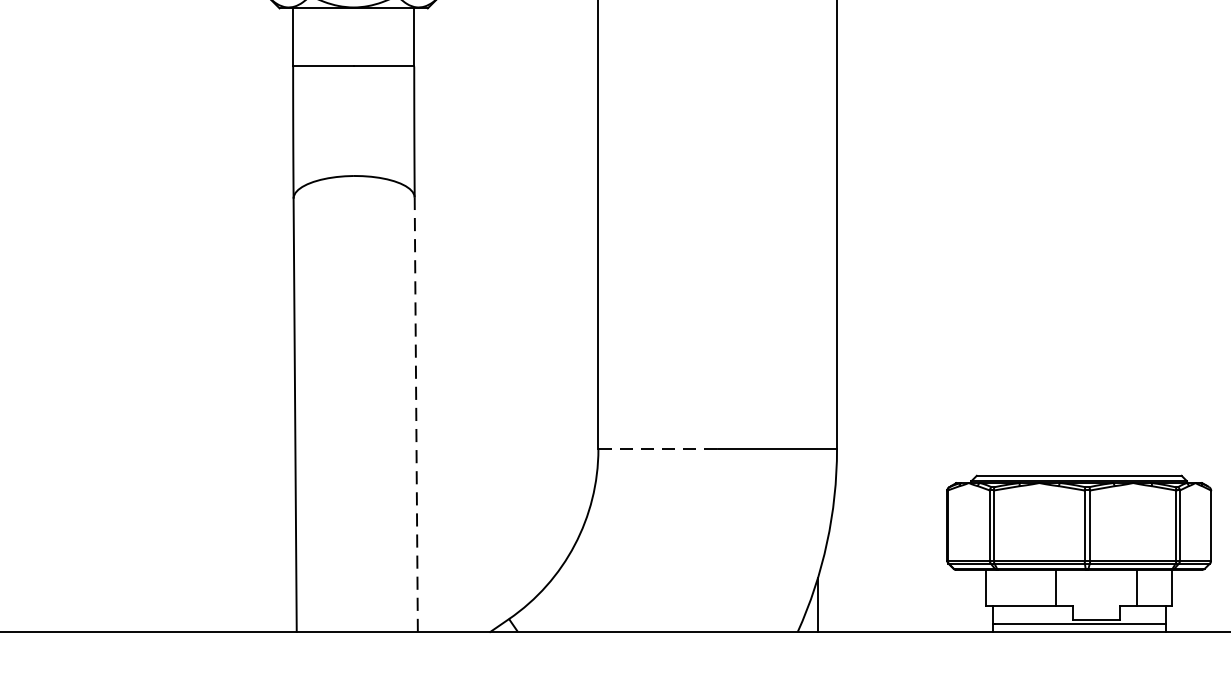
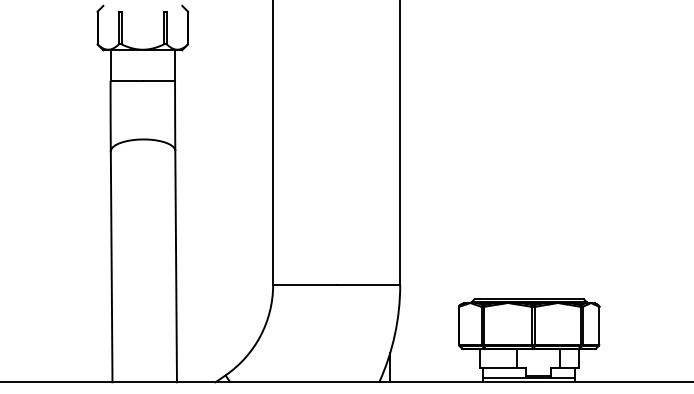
line: (416, 414) -> (176, 266), dashed -> solid
line: (657, 448) -> (304, 284), dashed -> solid

